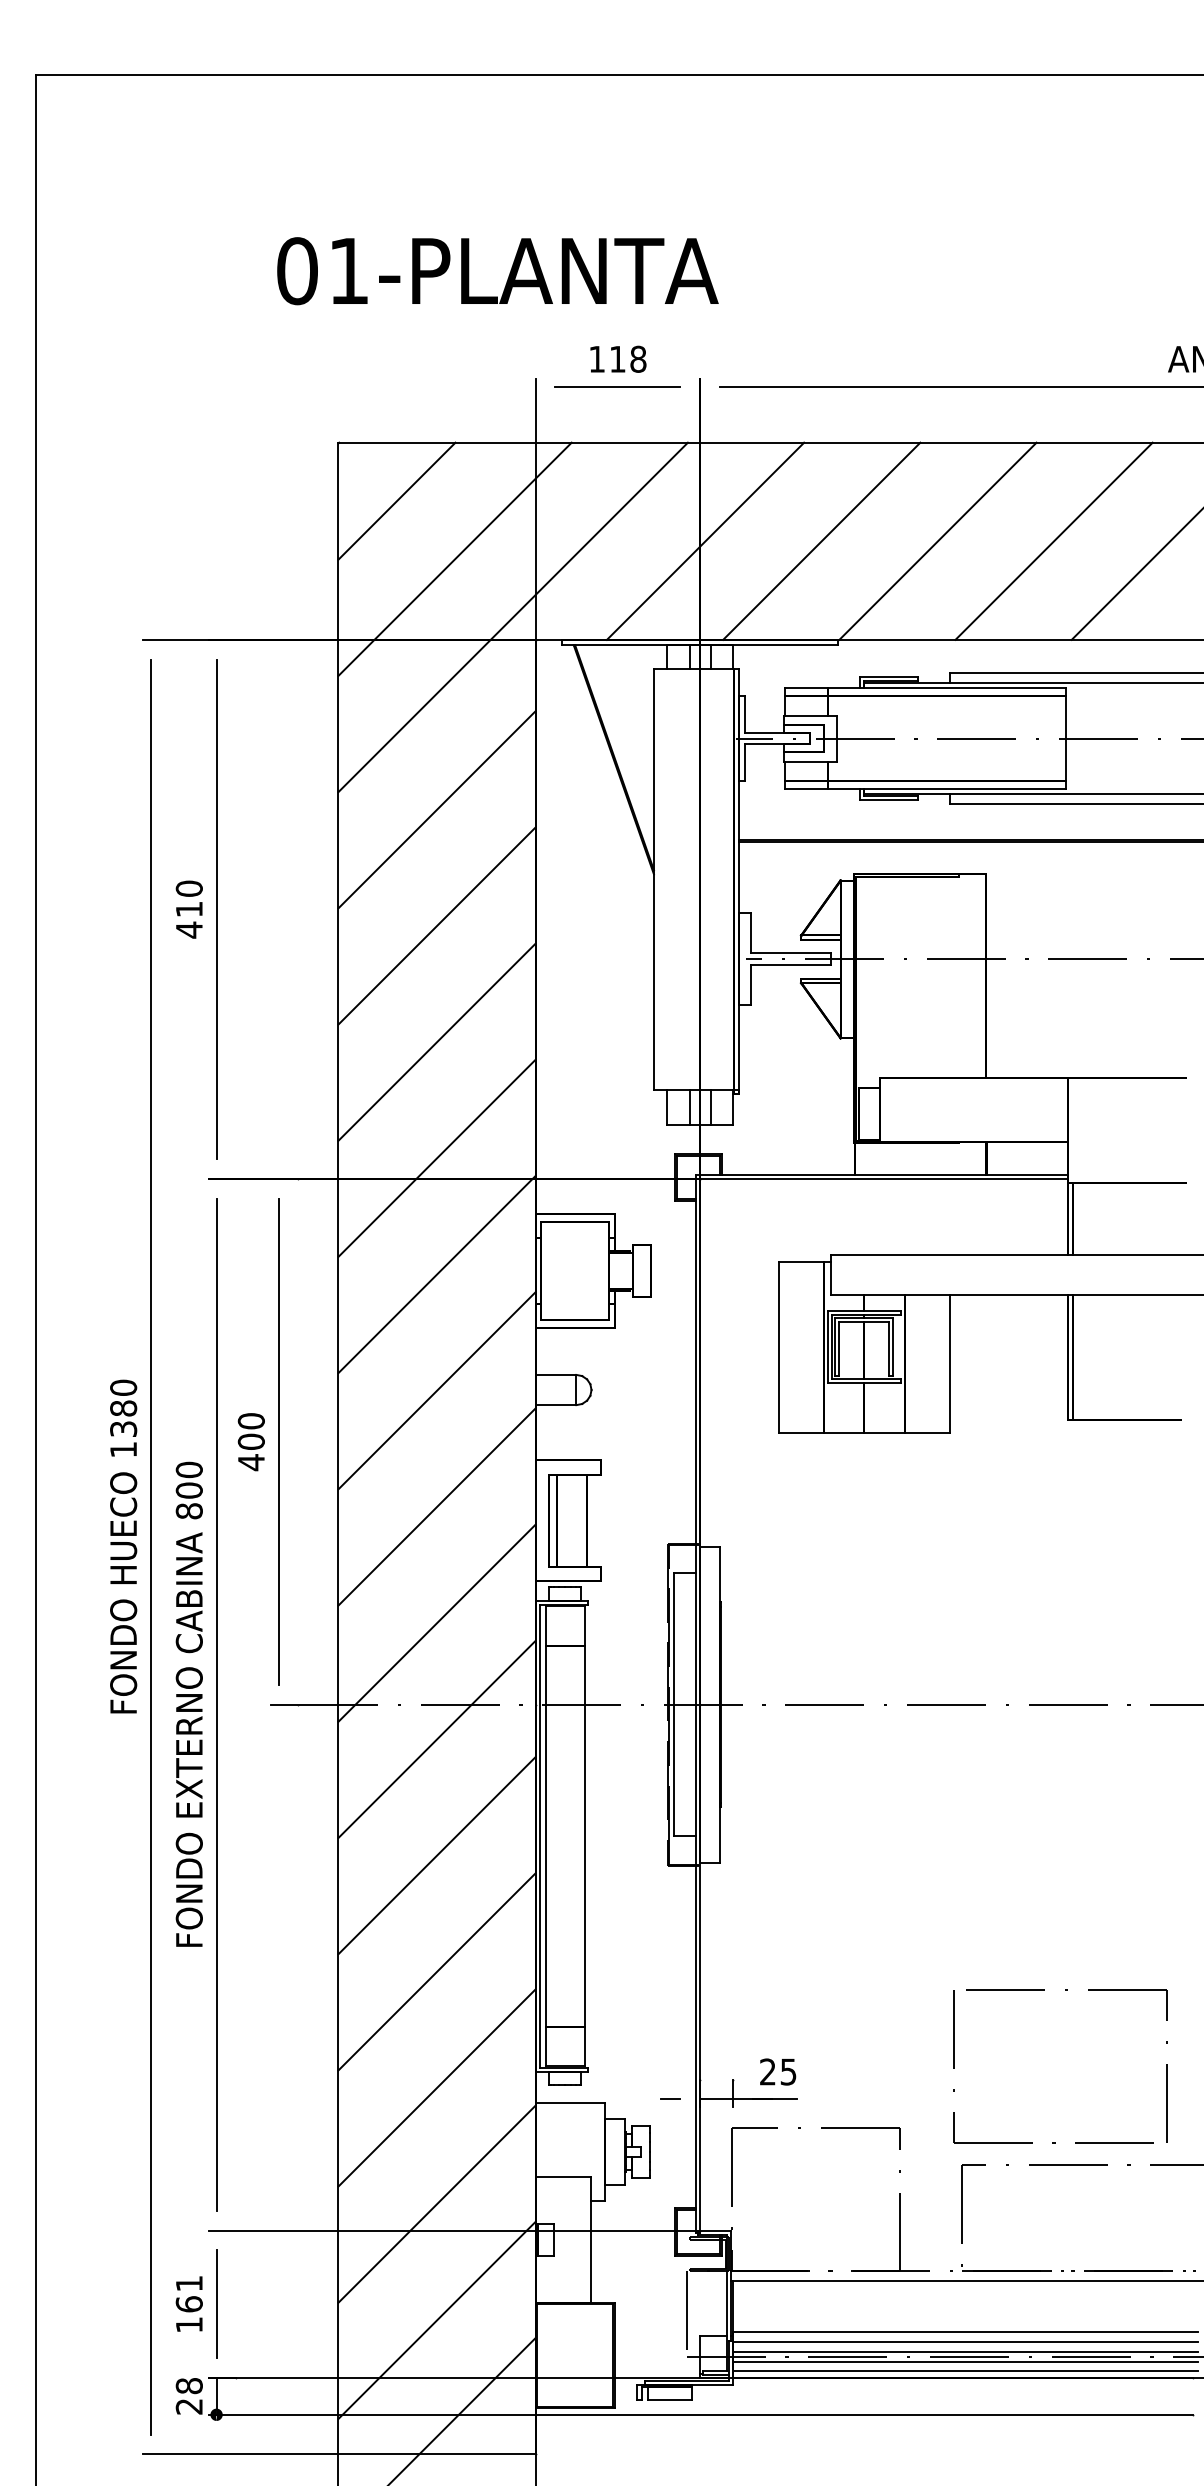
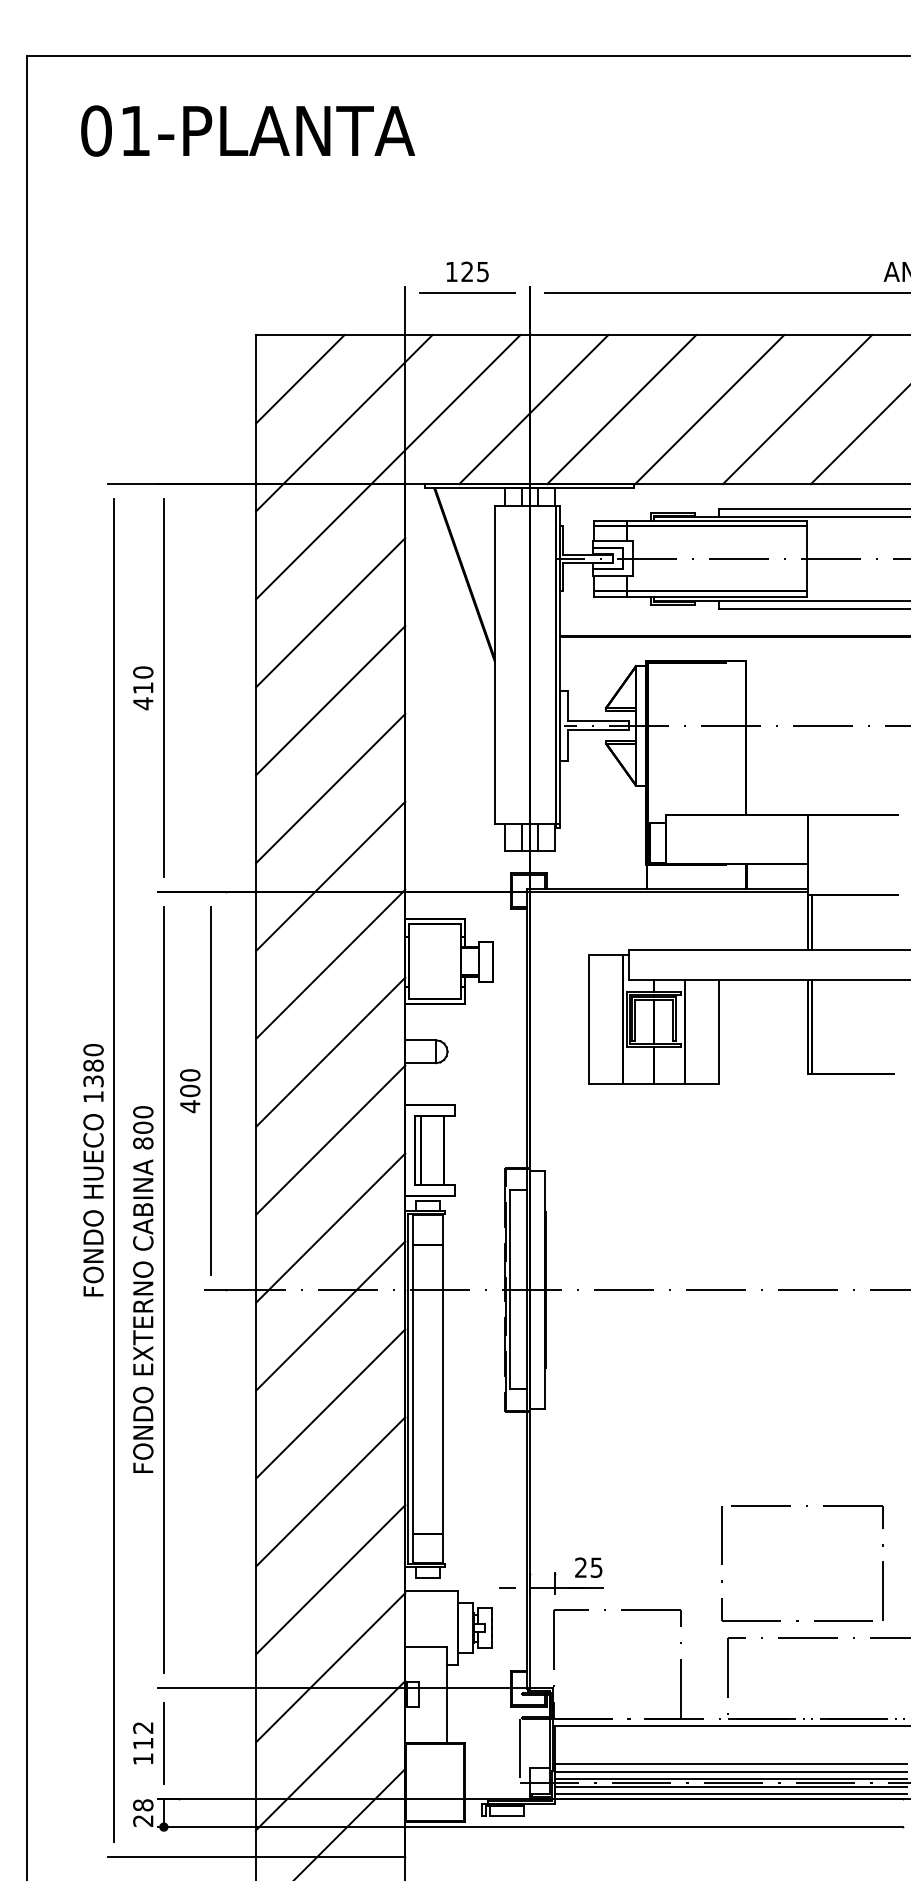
text: (497, 271) -> (247, 131), moved
text: (628, 358) -> (475, 271), 118 -> 125
text: (188, 2294) -> (142, 1736), 161 -> 112

